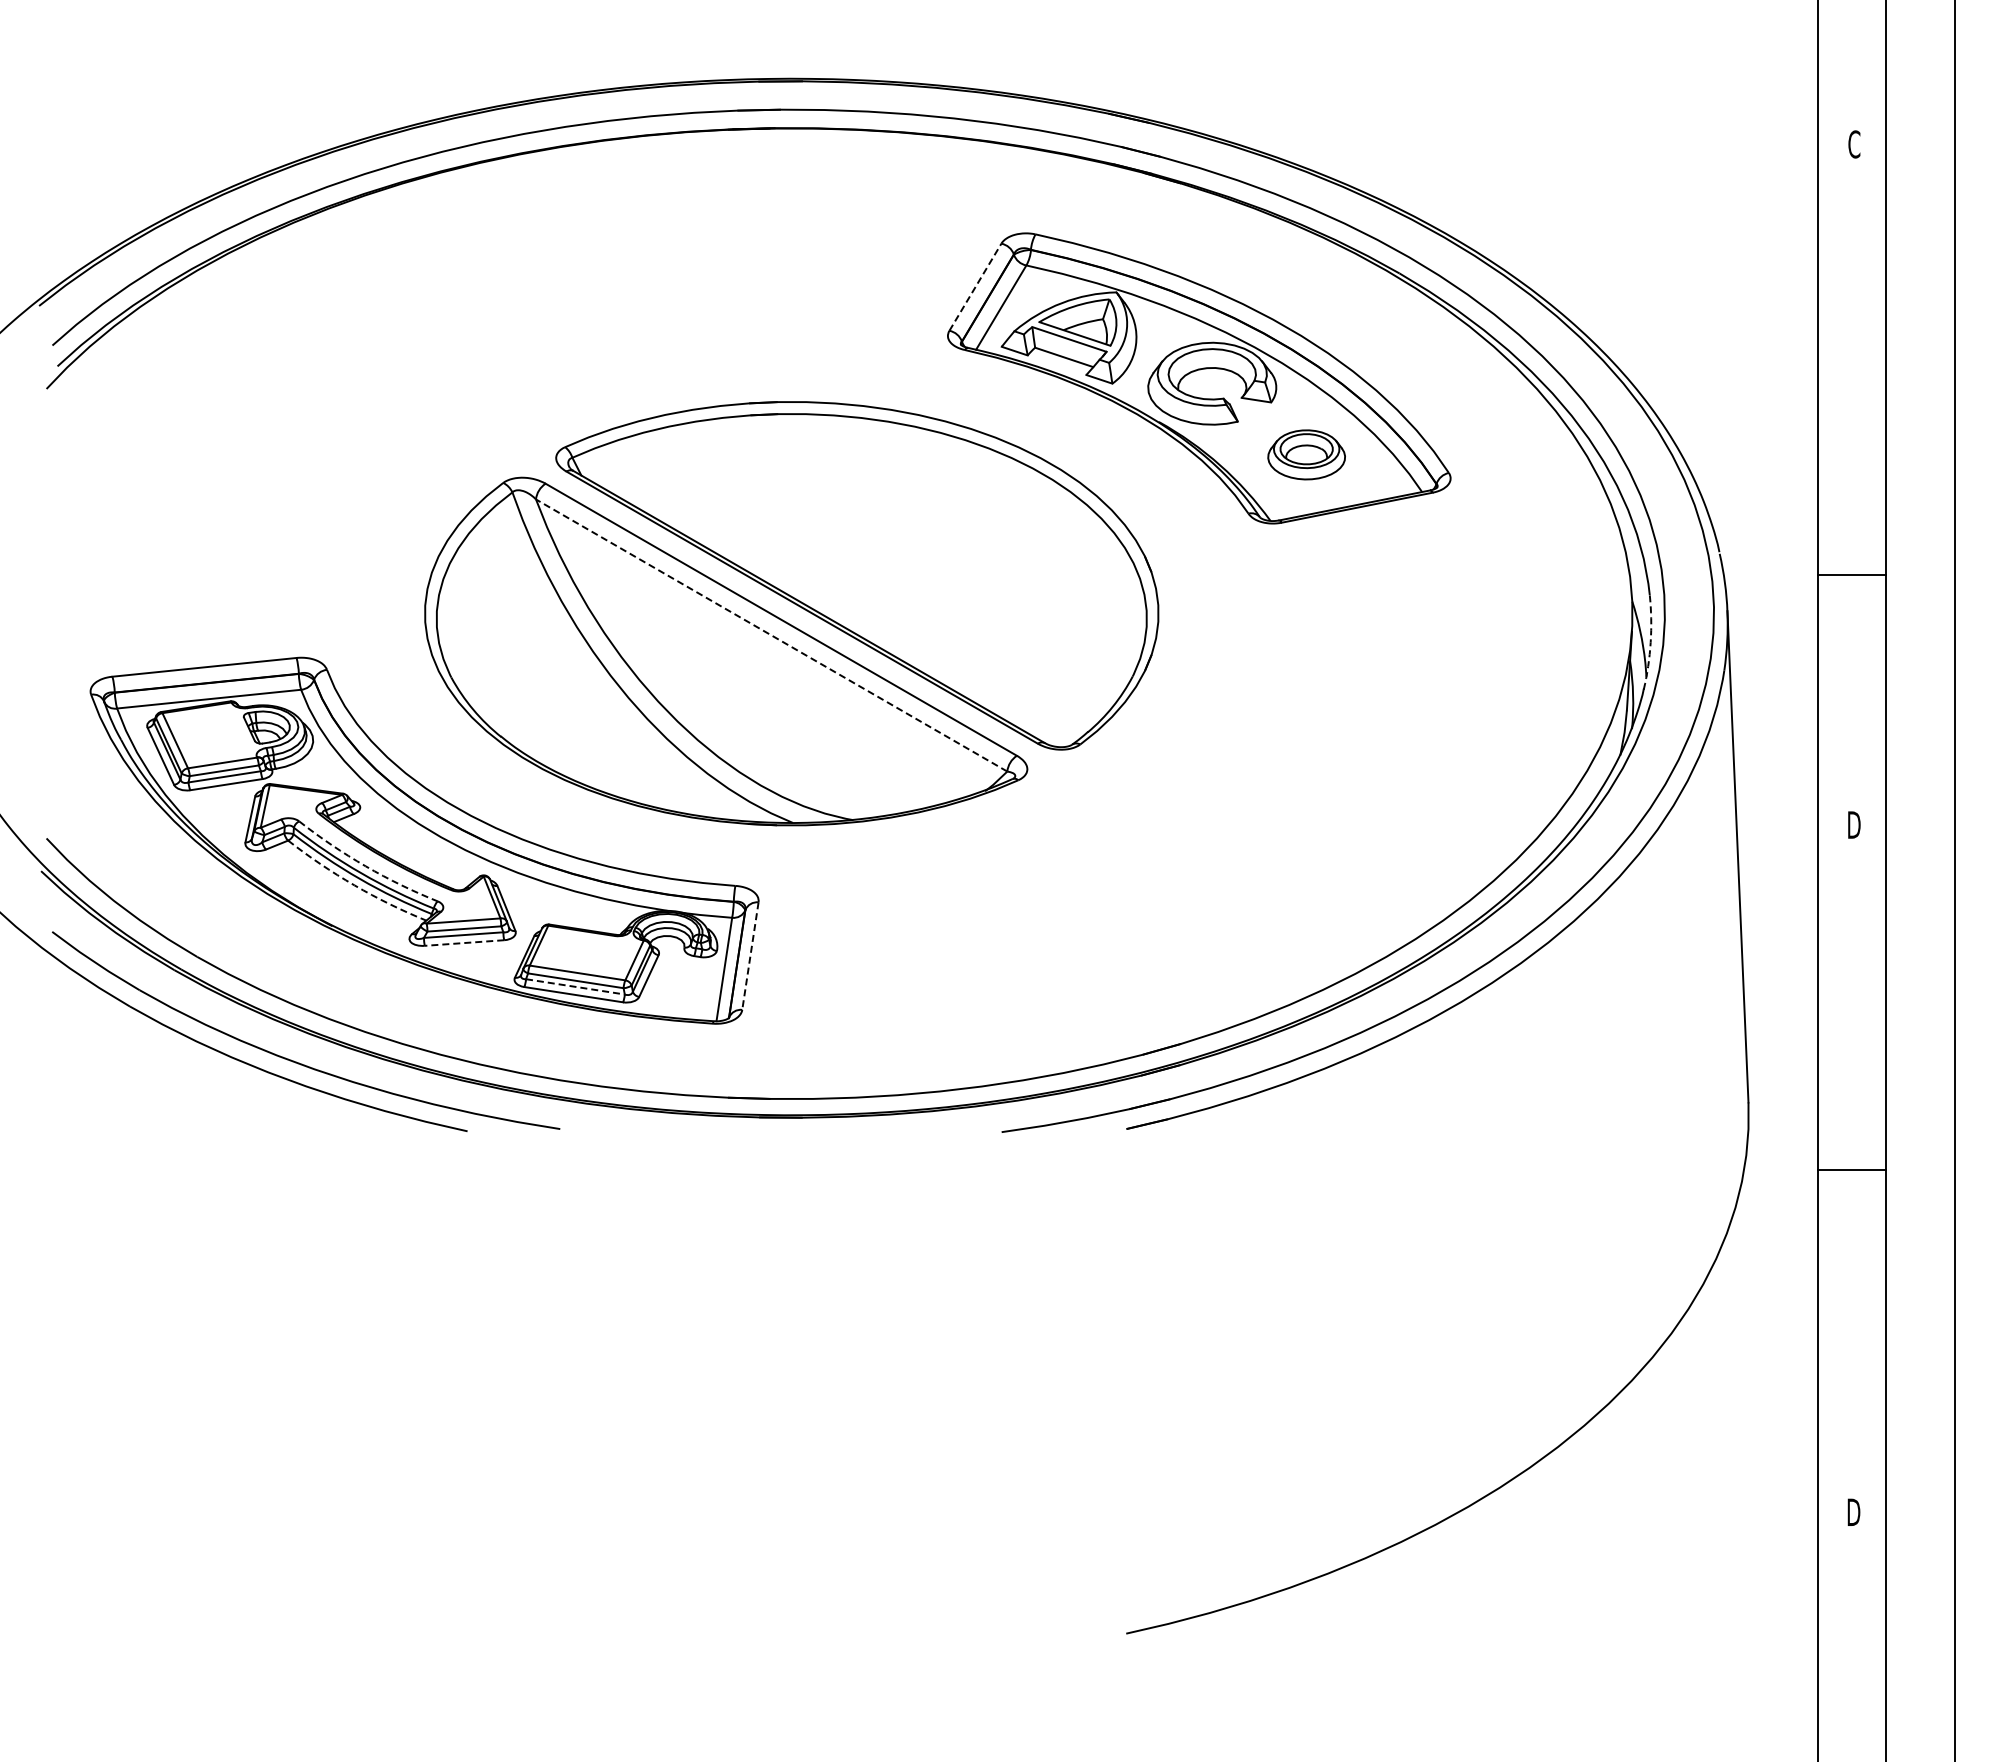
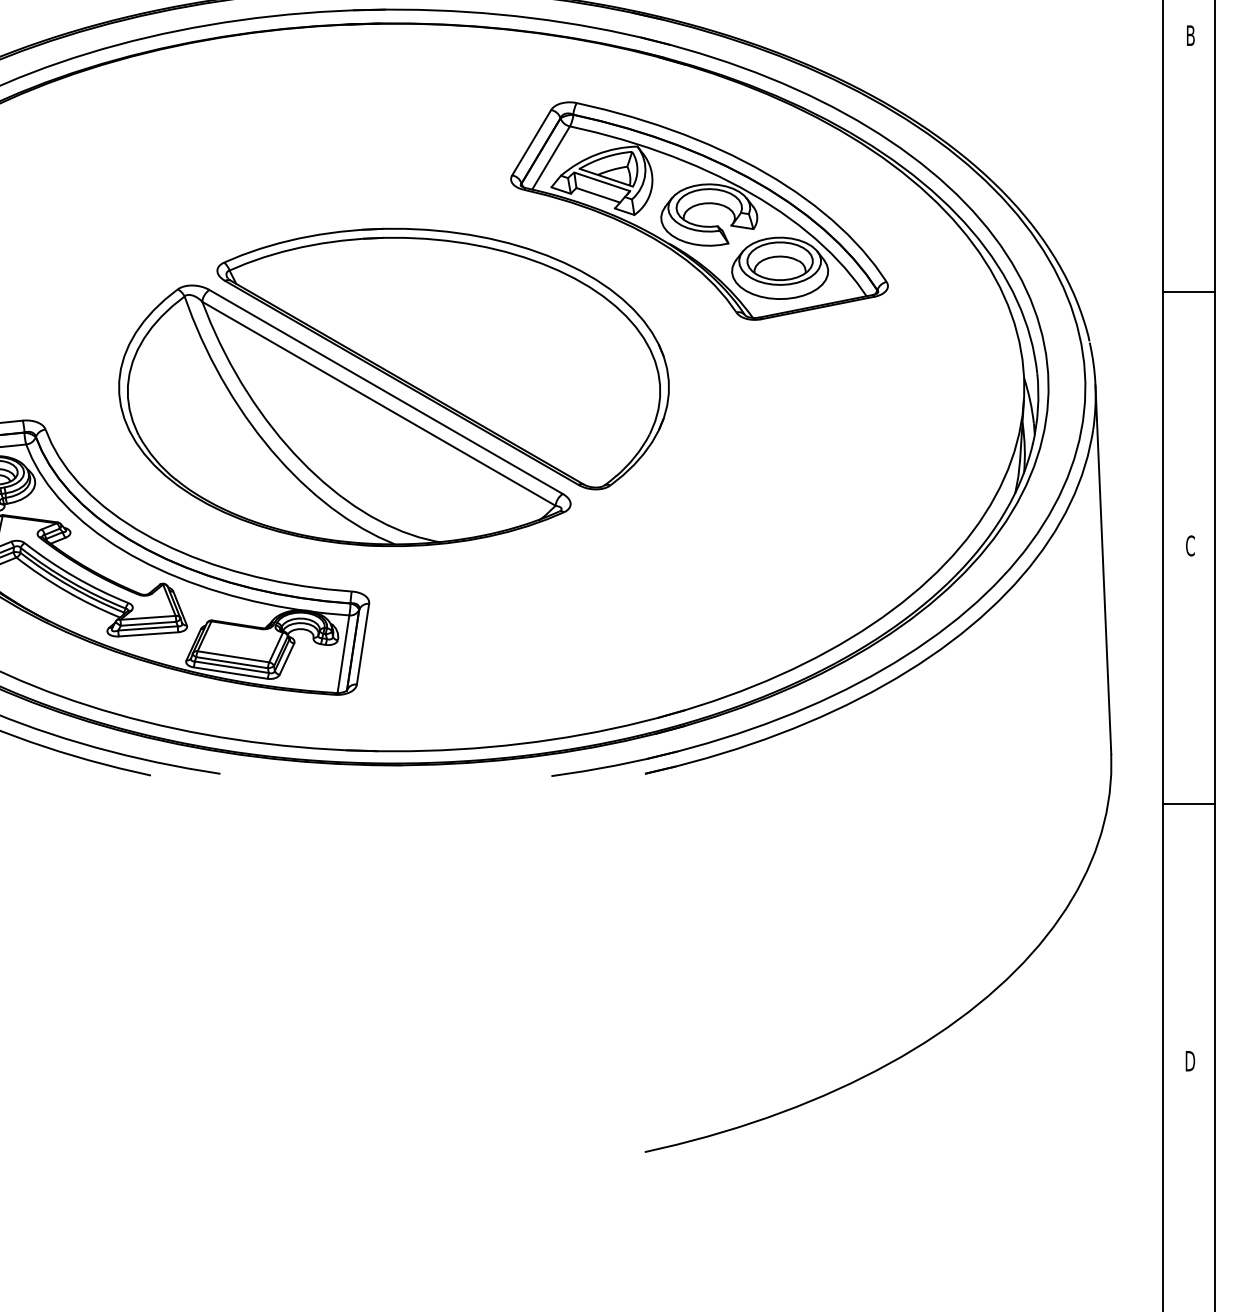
text: (1854, 144) -> (1190, 35), C -> B
line: (975, 287) -> (531, 142), dashed -> solid
part: (1306, 454) -> (779, 268), size x1.67
line: (1851, 575) -> (1188, 292), moved
line: (771, 635) -> (378, 403), dashed -> solid
arc: (1650, 642) -> (1037, 409), dashed -> solid
text: (1854, 825) -> (1190, 546), D -> C
arc: (365, 866) -> (74, 576), dashed -> solid
arc: (354, 885) -> (66, 591), dashed -> solid
line: (464, 943) -> (148, 634), dashed -> solid
line: (750, 956) -> (363, 644), dashed -> solid
line: (575, 986) -> (231, 666), dashed -> solid

